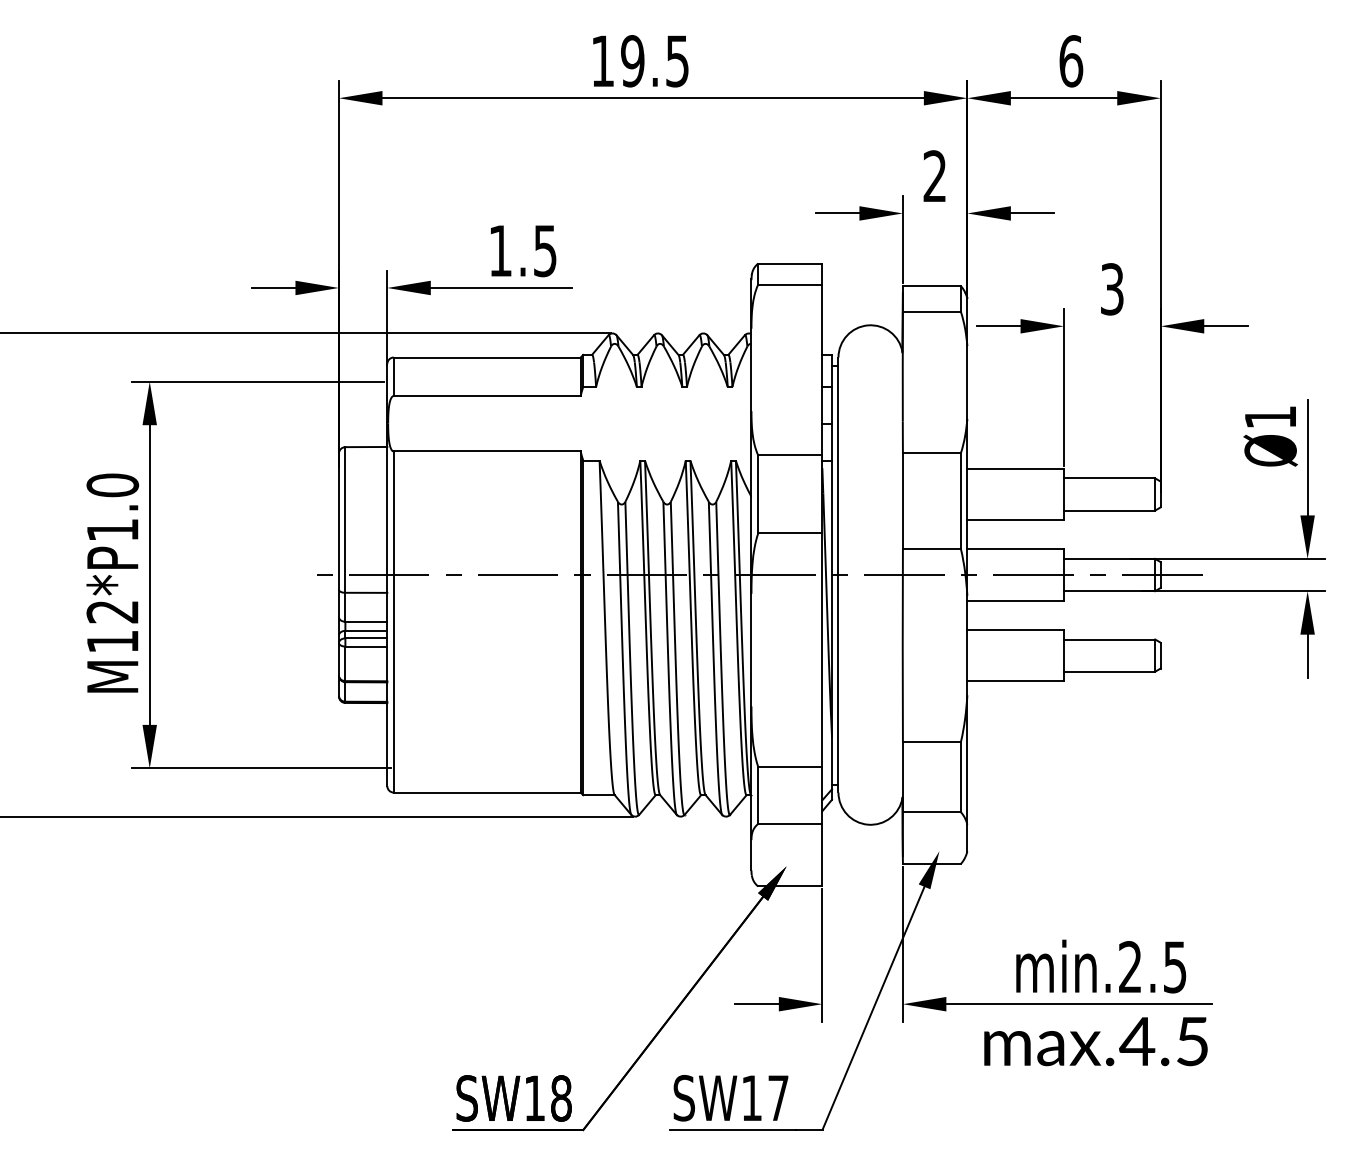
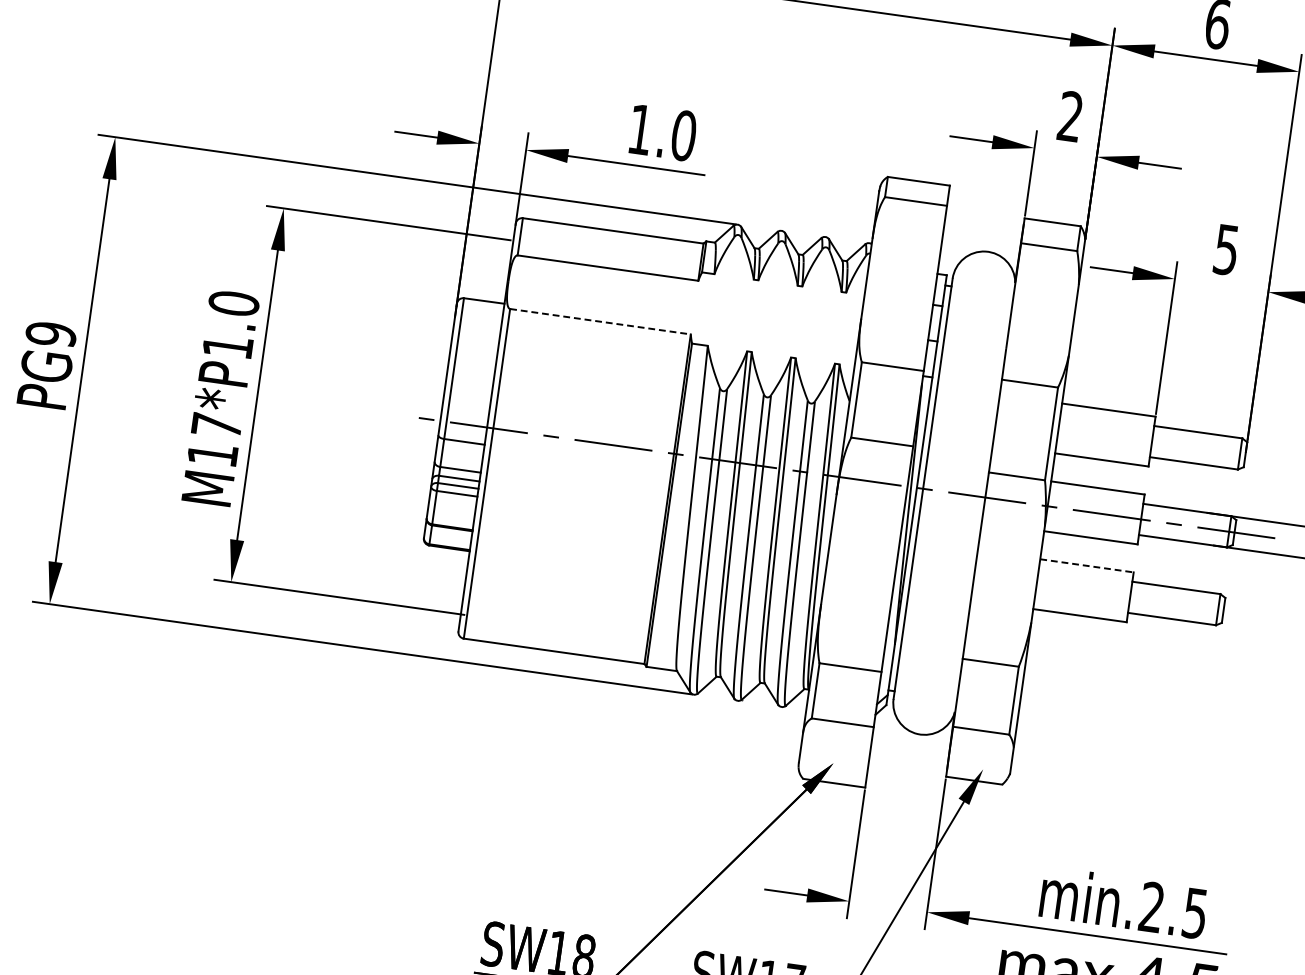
text: (545, 250) -> (684, 135), 1.5 -> 1.0
text: (1112, 288) -> (1226, 249), 3 -> 5
line: (487, 451) -> (600, 321), solid -> dashed
text: (112, 612) -> (216, 426), M12*P1.0 -> M17*P1.0
line: (1016, 629) -> (1087, 565), solid -> dashed

